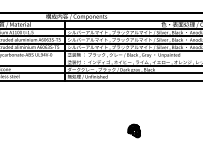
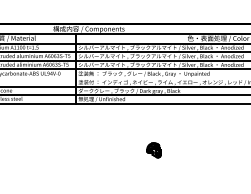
part: (133, 131) -> (153, 150), moved

